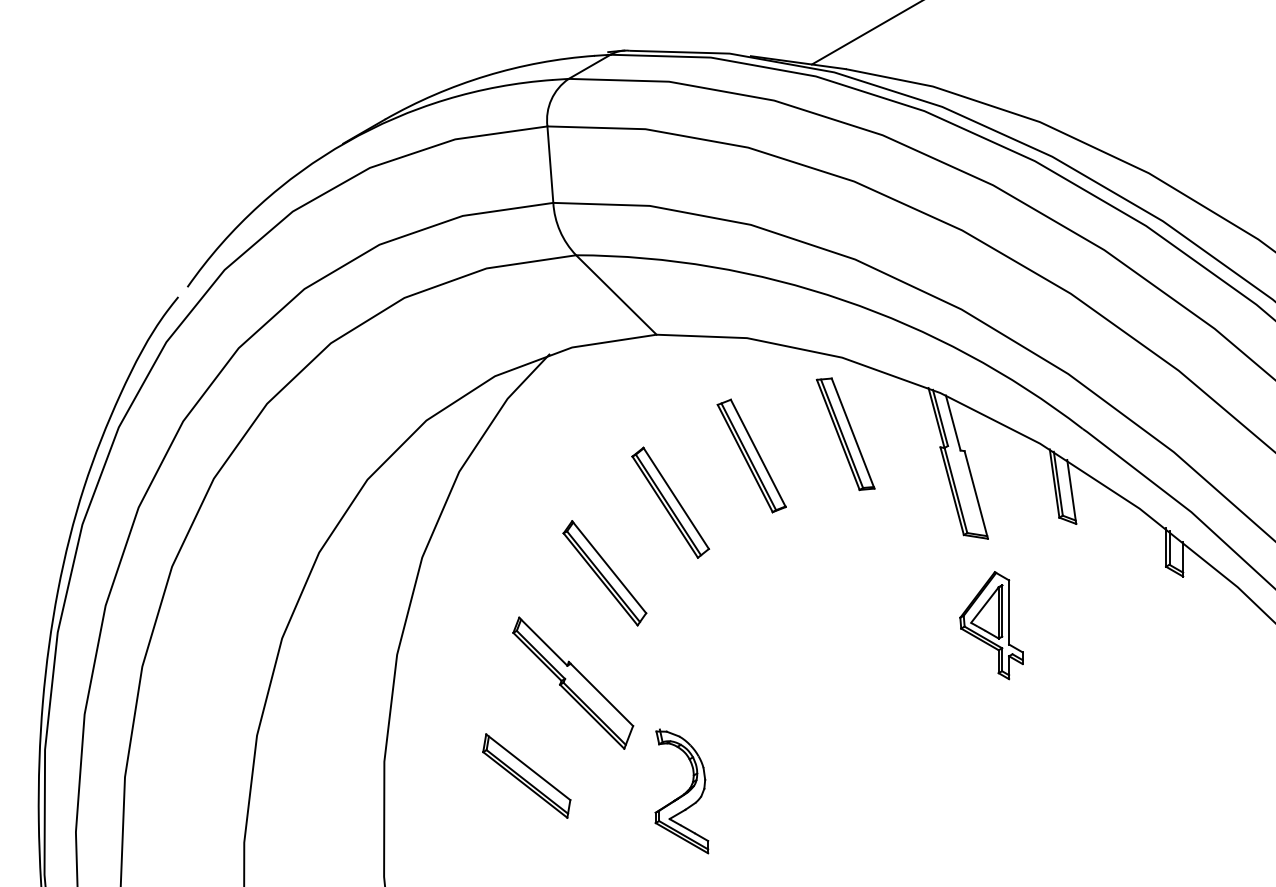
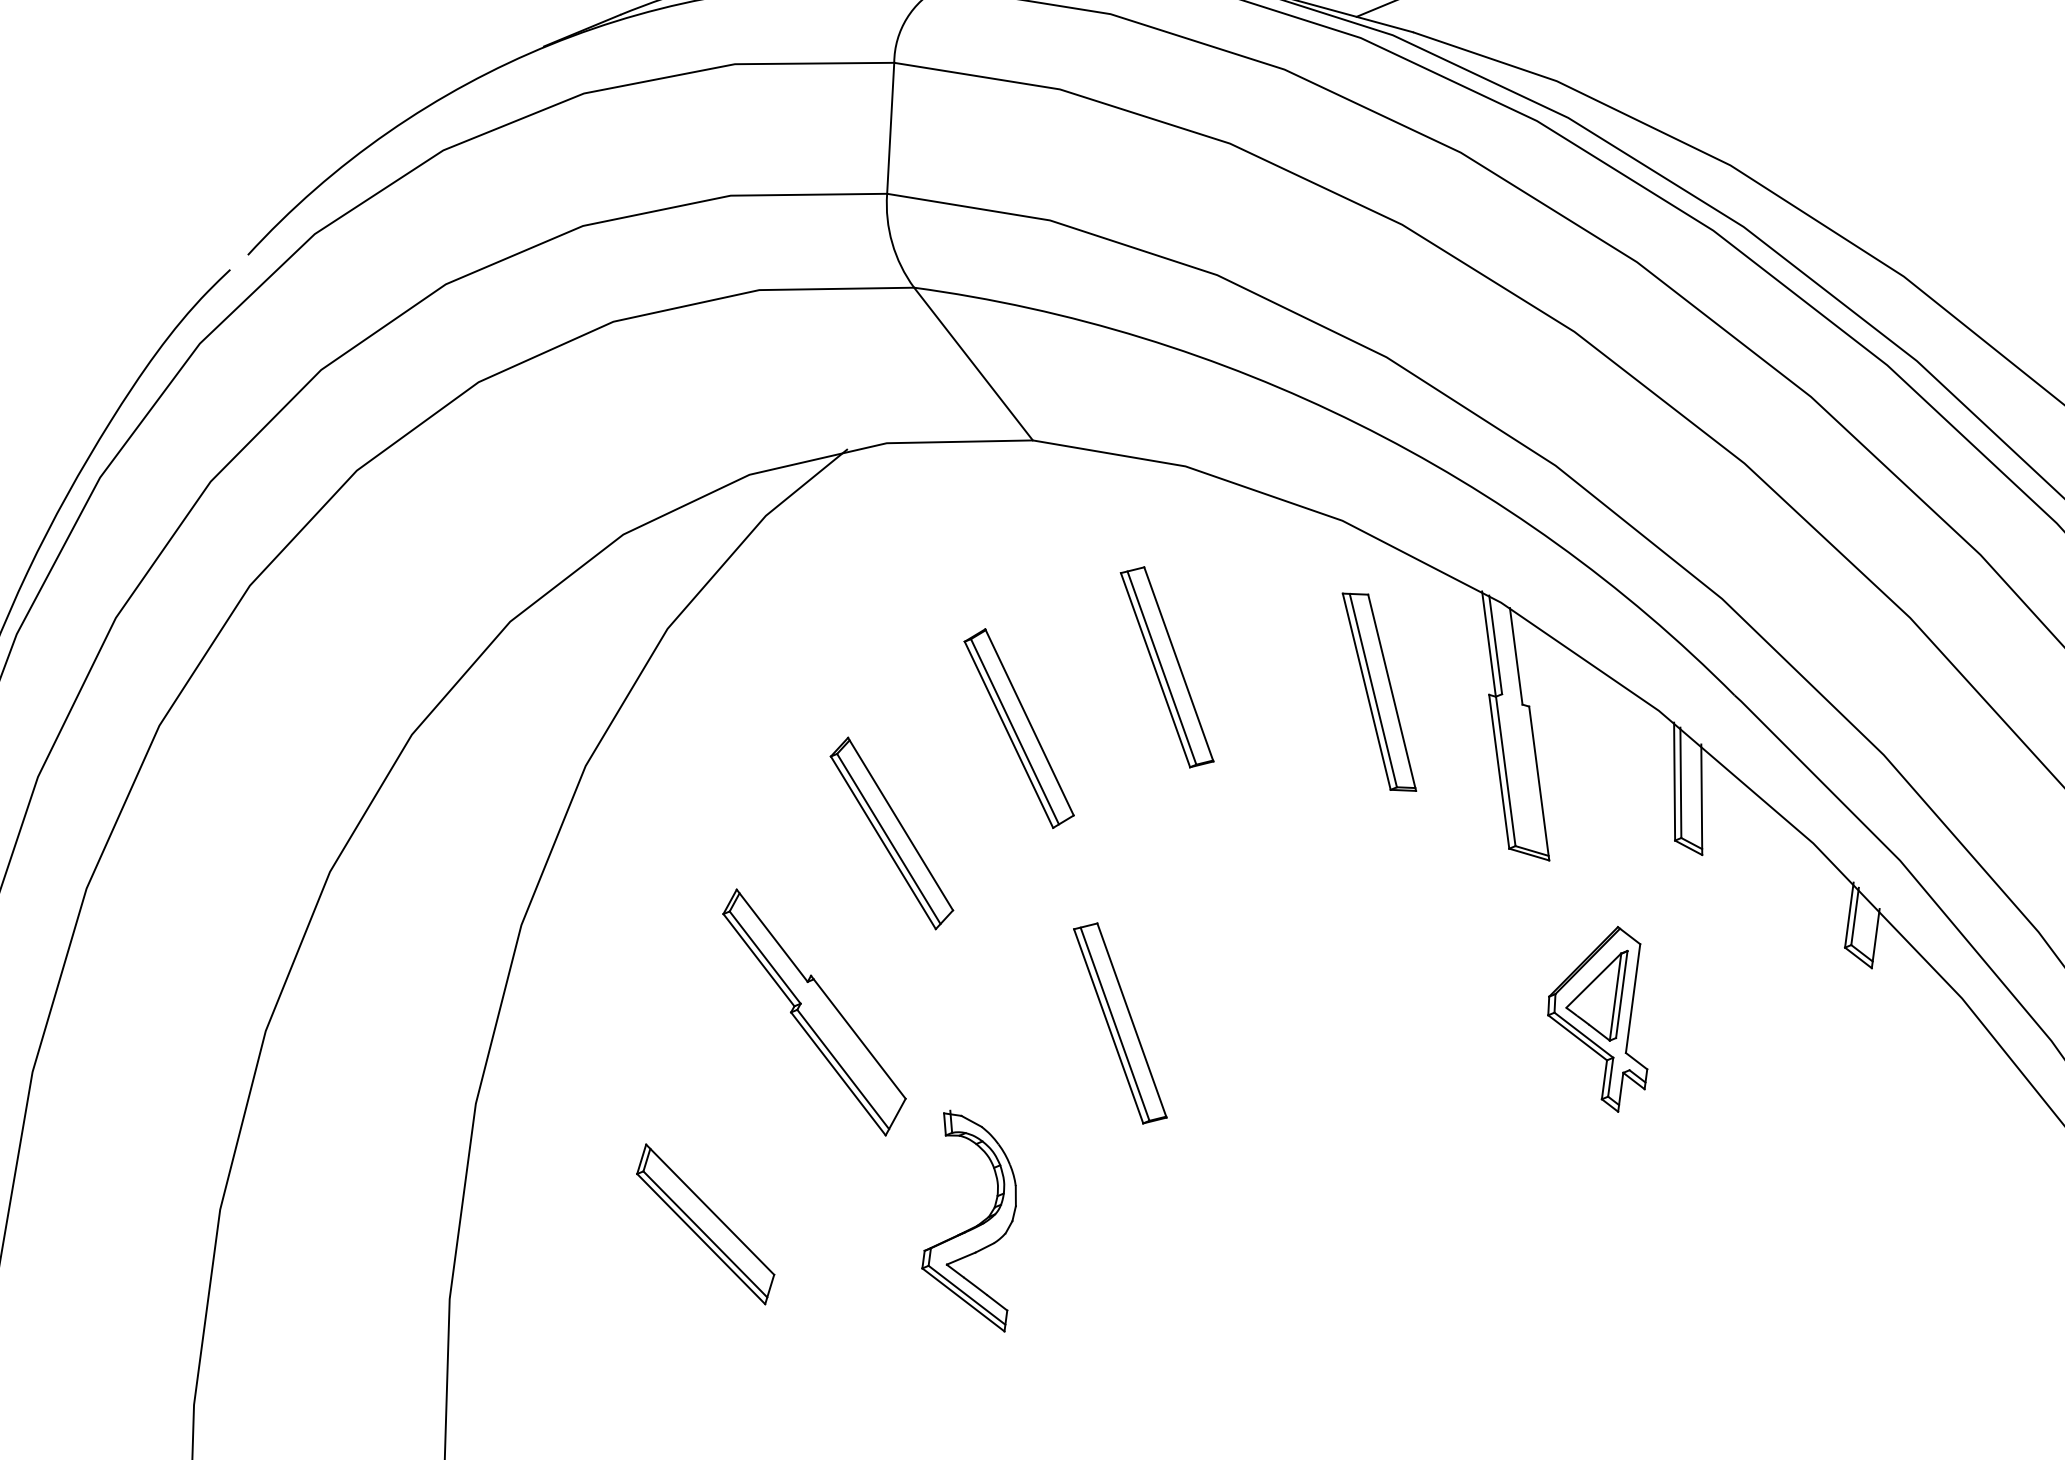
part: (845, 434) -> (1379, 692), moved
part: (991, 625) -> (1600, 1016), moved
part: (751, 665) -> (1119, 1022), added
part: (526, 775) -> (705, 1223), moved

